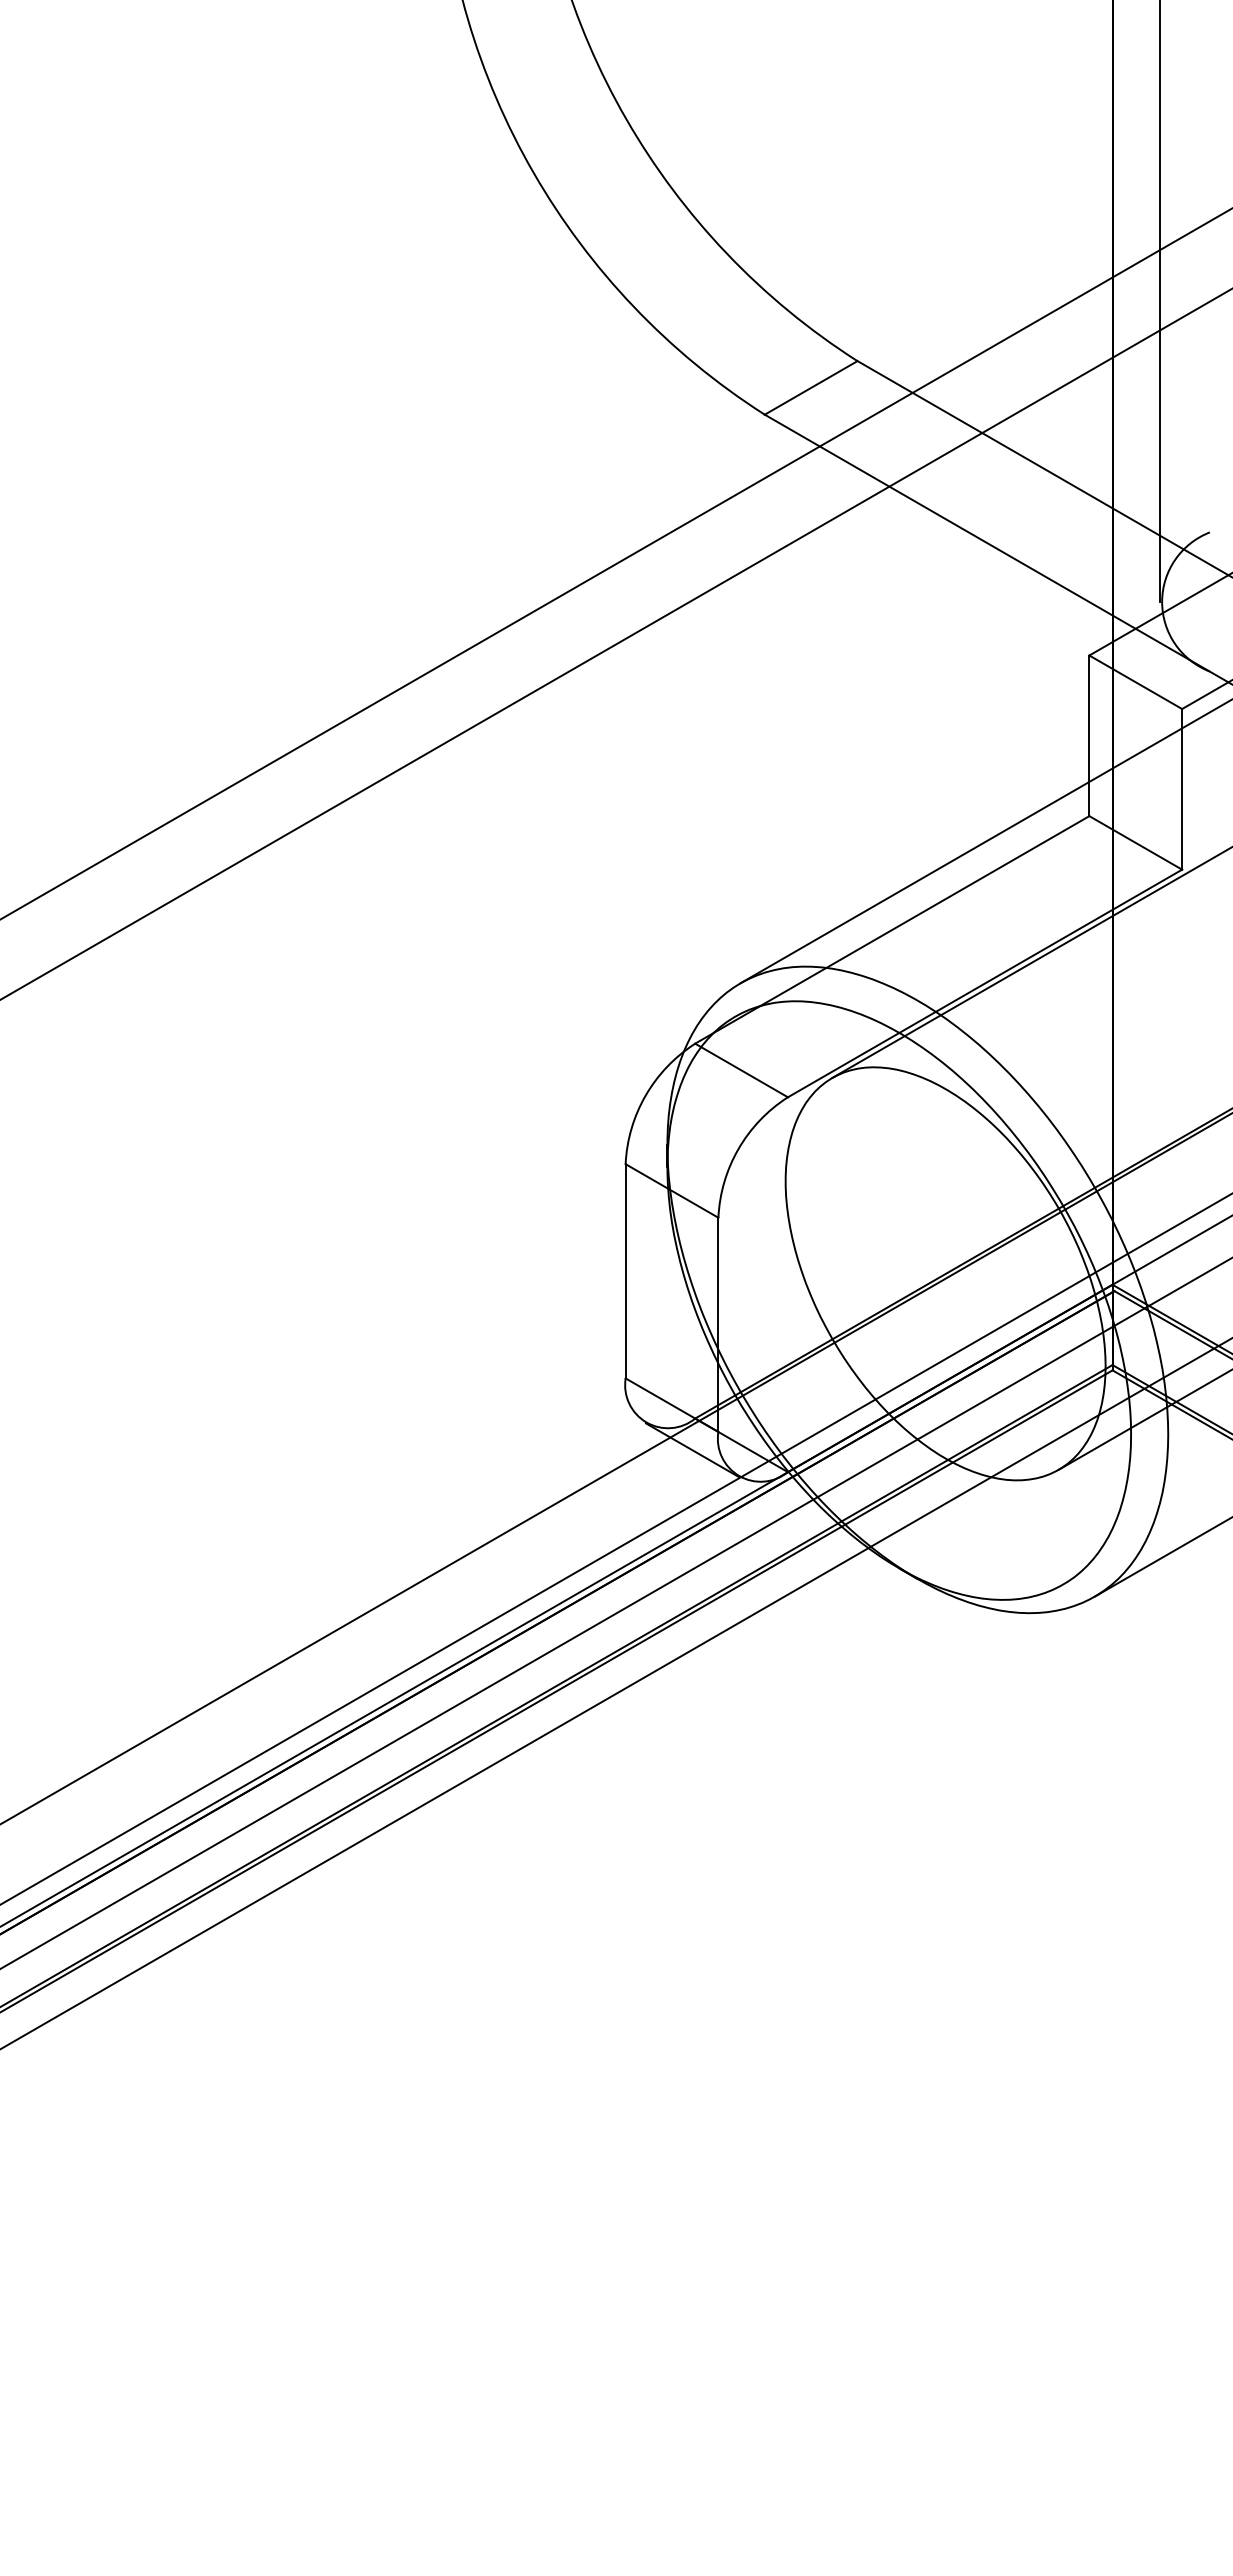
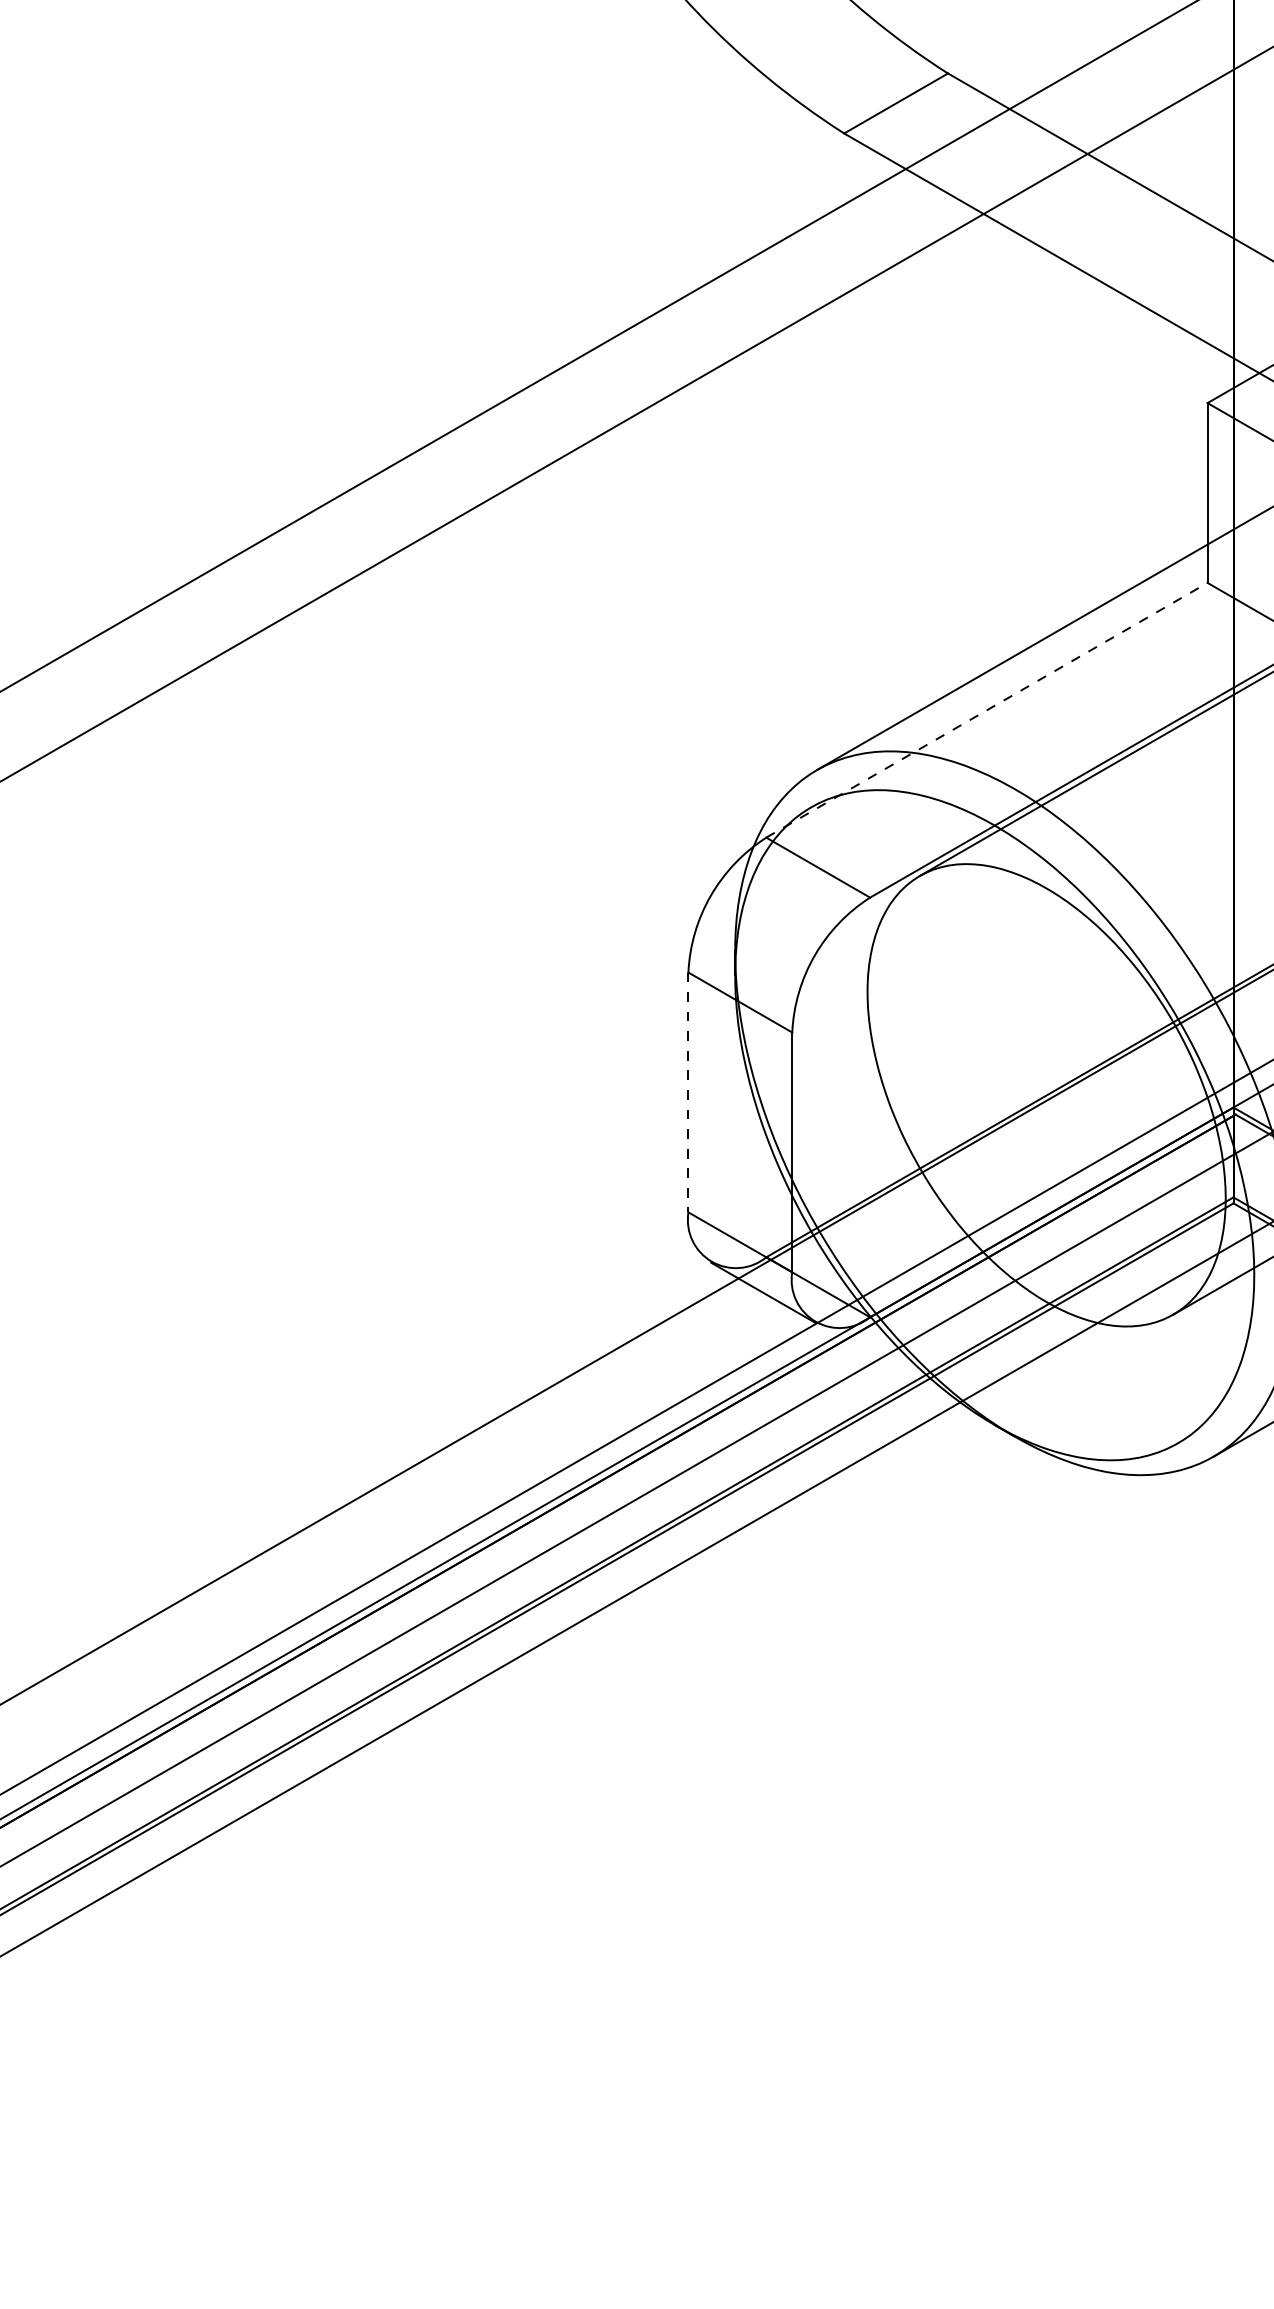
line: (892, 929) -> (987, 709), solid -> dashed
line: (625, 1271) -> (688, 1092), solid -> dashed

